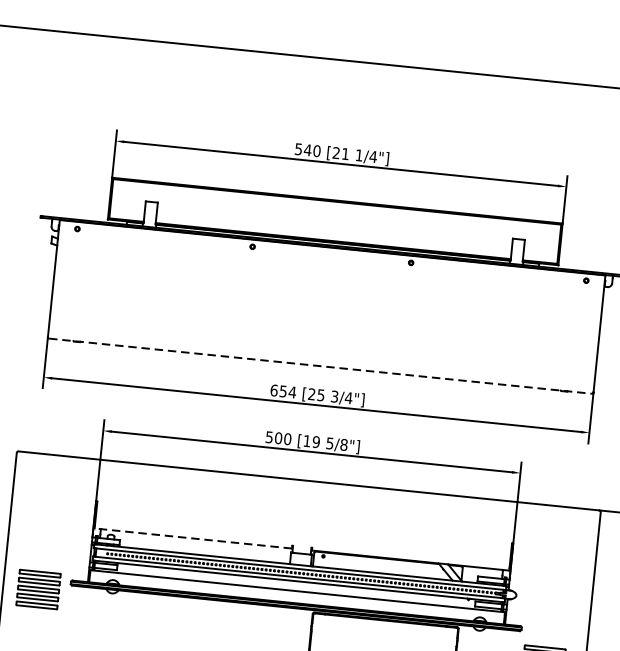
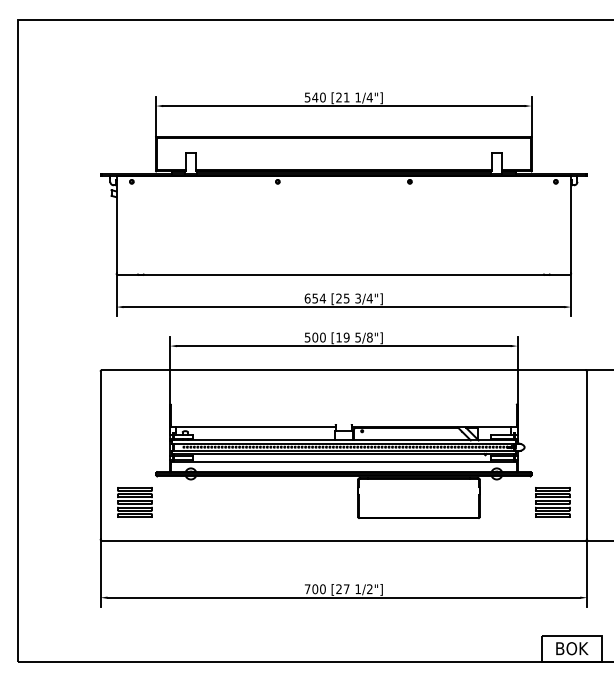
line: (321, 366) -> (344, 274), dashed -> solid
line: (192, 538) -> (252, 427), dashed -> solid
part: (37, 589) -> (134, 502), moved

